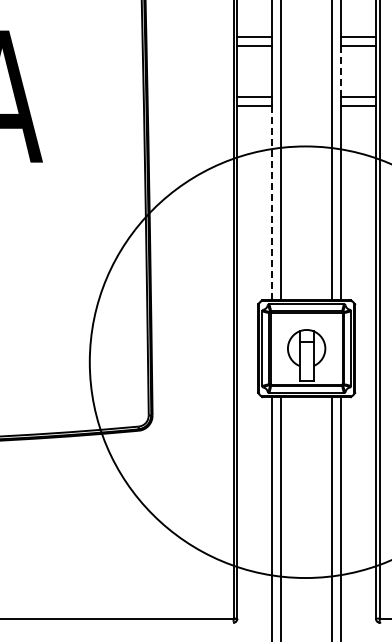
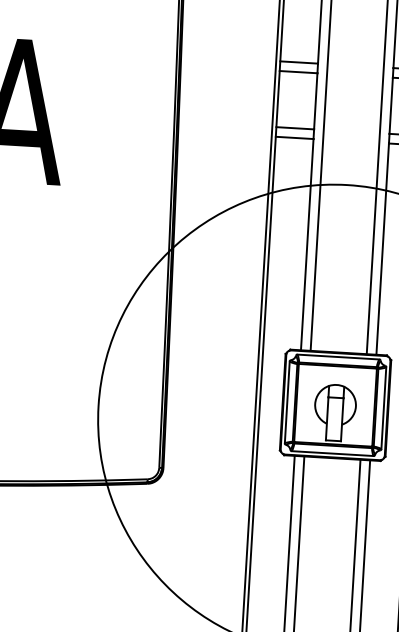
line: (341, 71) -> (391, 105), dashed -> solid
line: (272, 203) -> (307, 245), dashed -> solid

